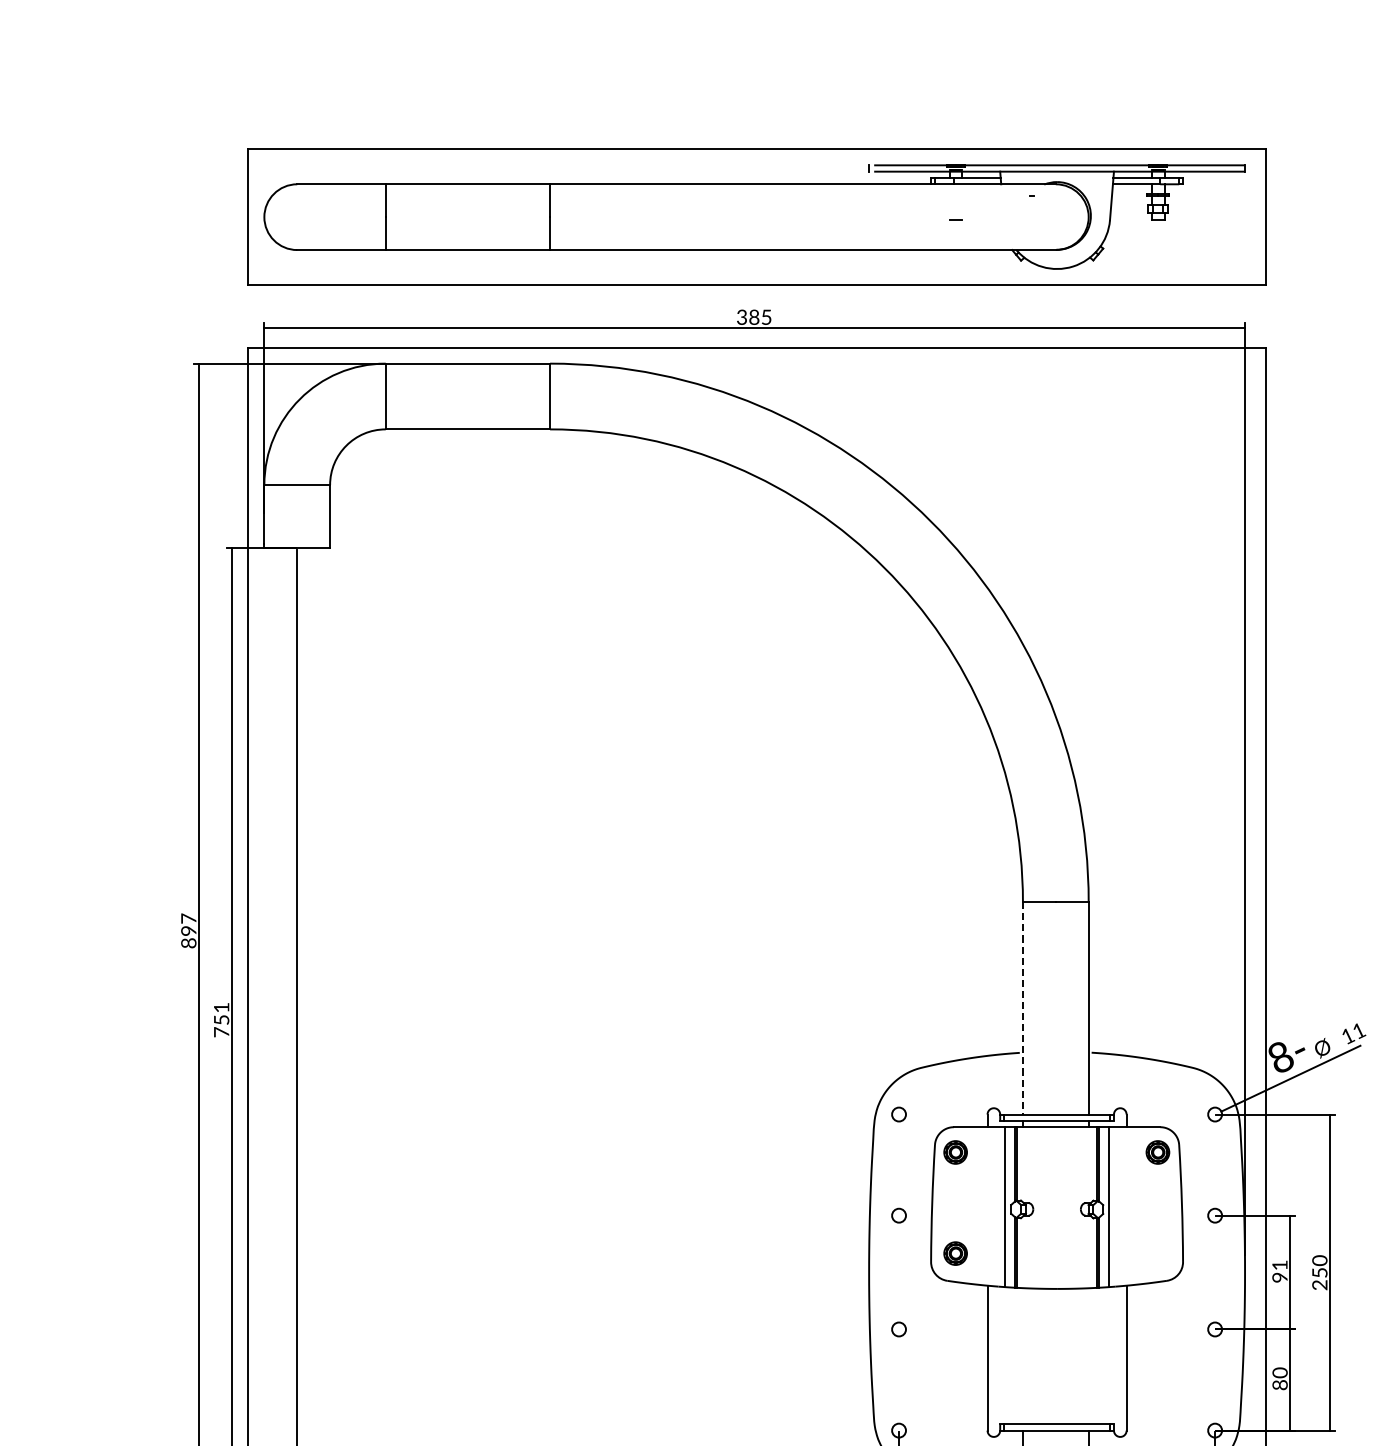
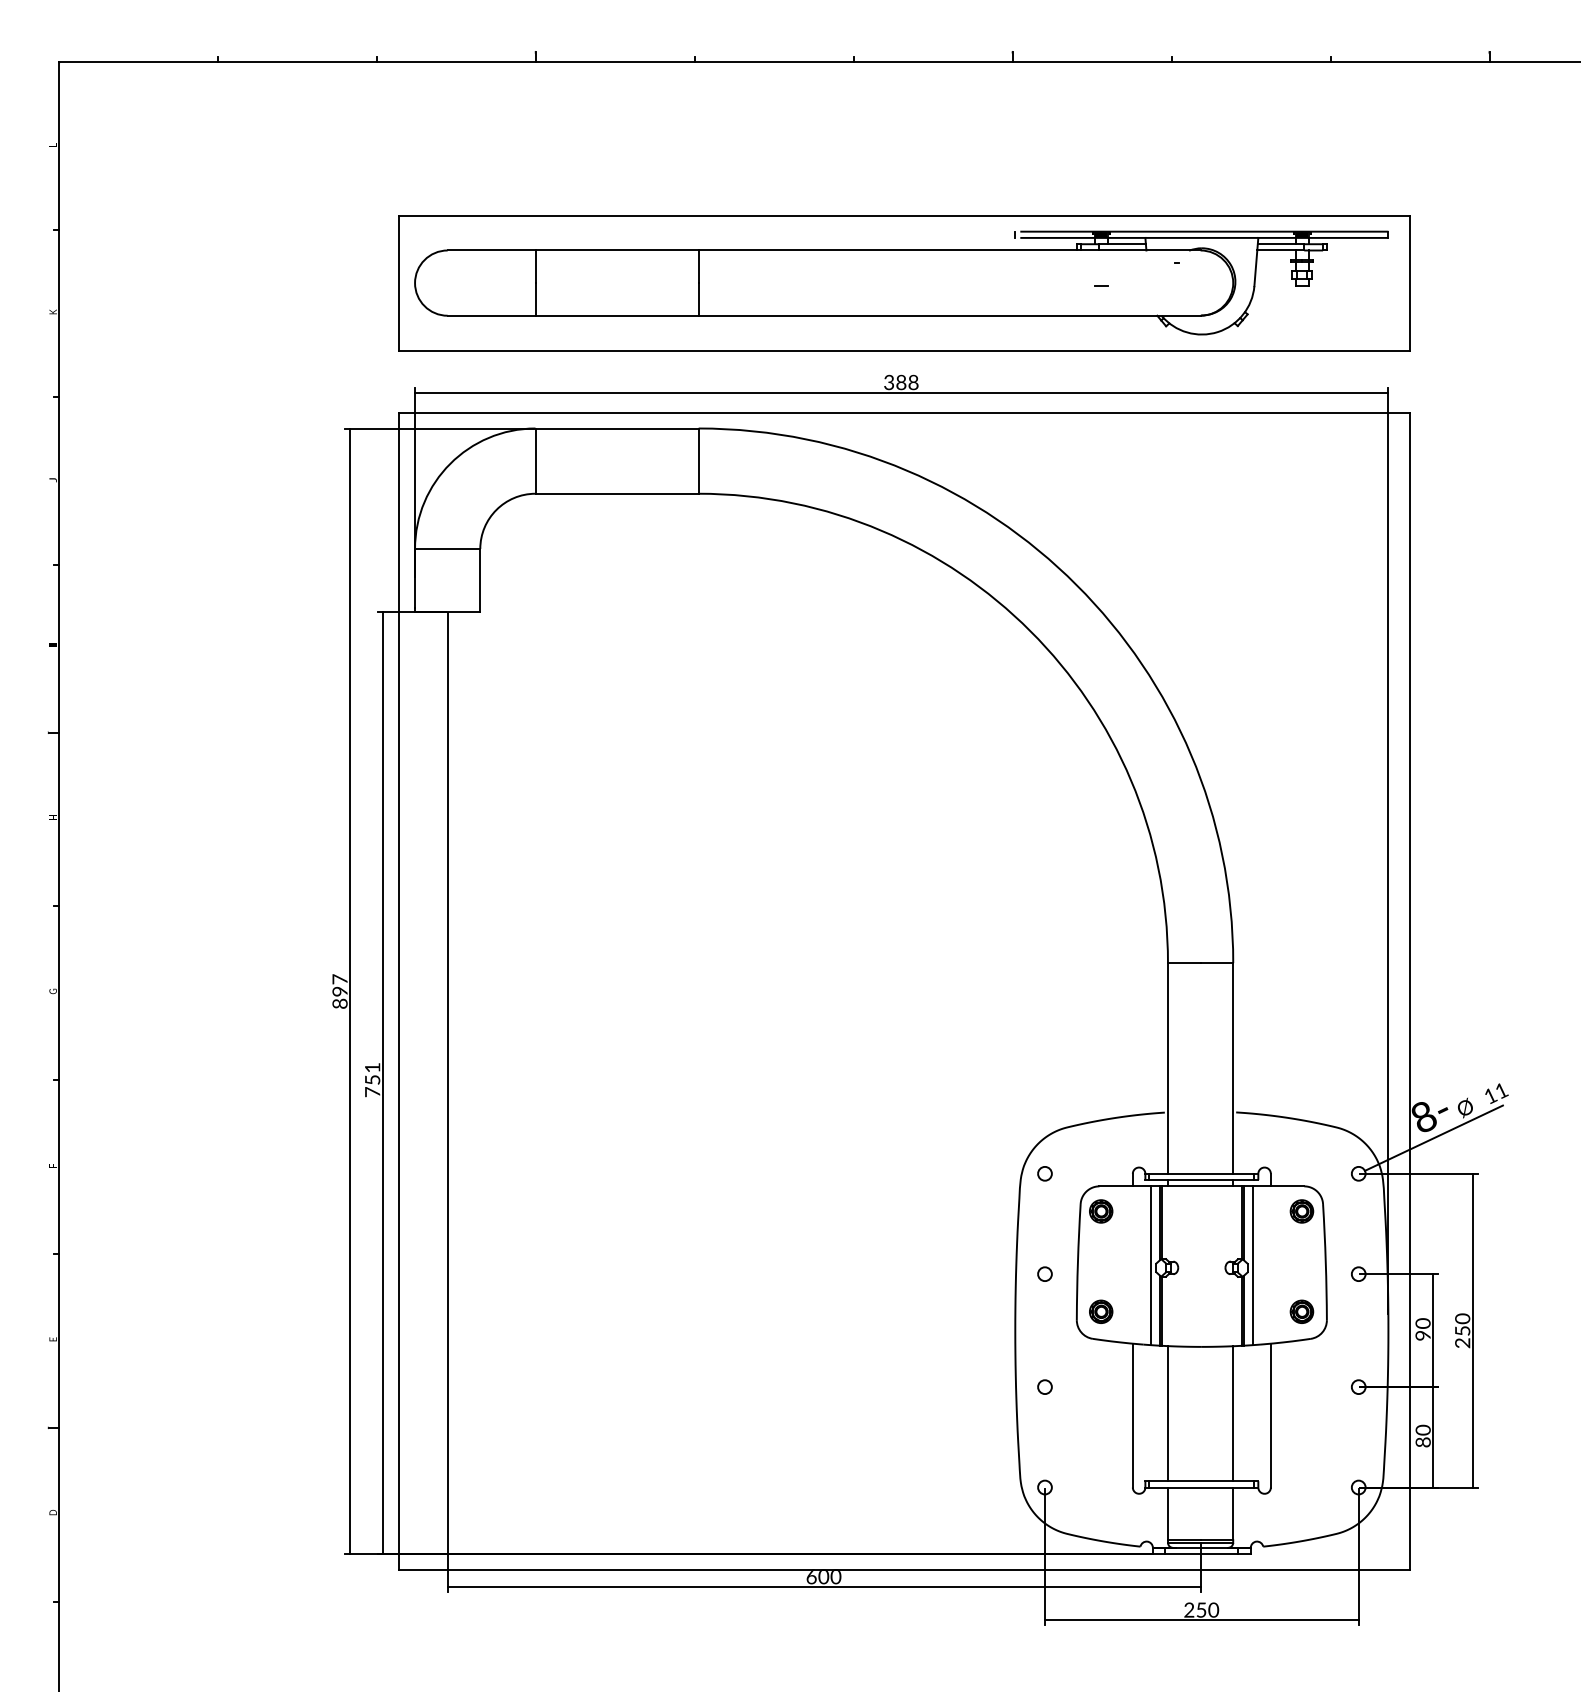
text: (766, 317) -> (913, 382), 385 -> 388
line: (1022, 1008) -> (1167, 1068), dashed -> solid
part: (1157, 1253) -> (1301, 1311), added
text: (1279, 1265) -> (1422, 1323), 91 -> 90
line: (1022, 1356) -> (1167, 1413), added
line: (1088, 1356) -> (1233, 1413), added

